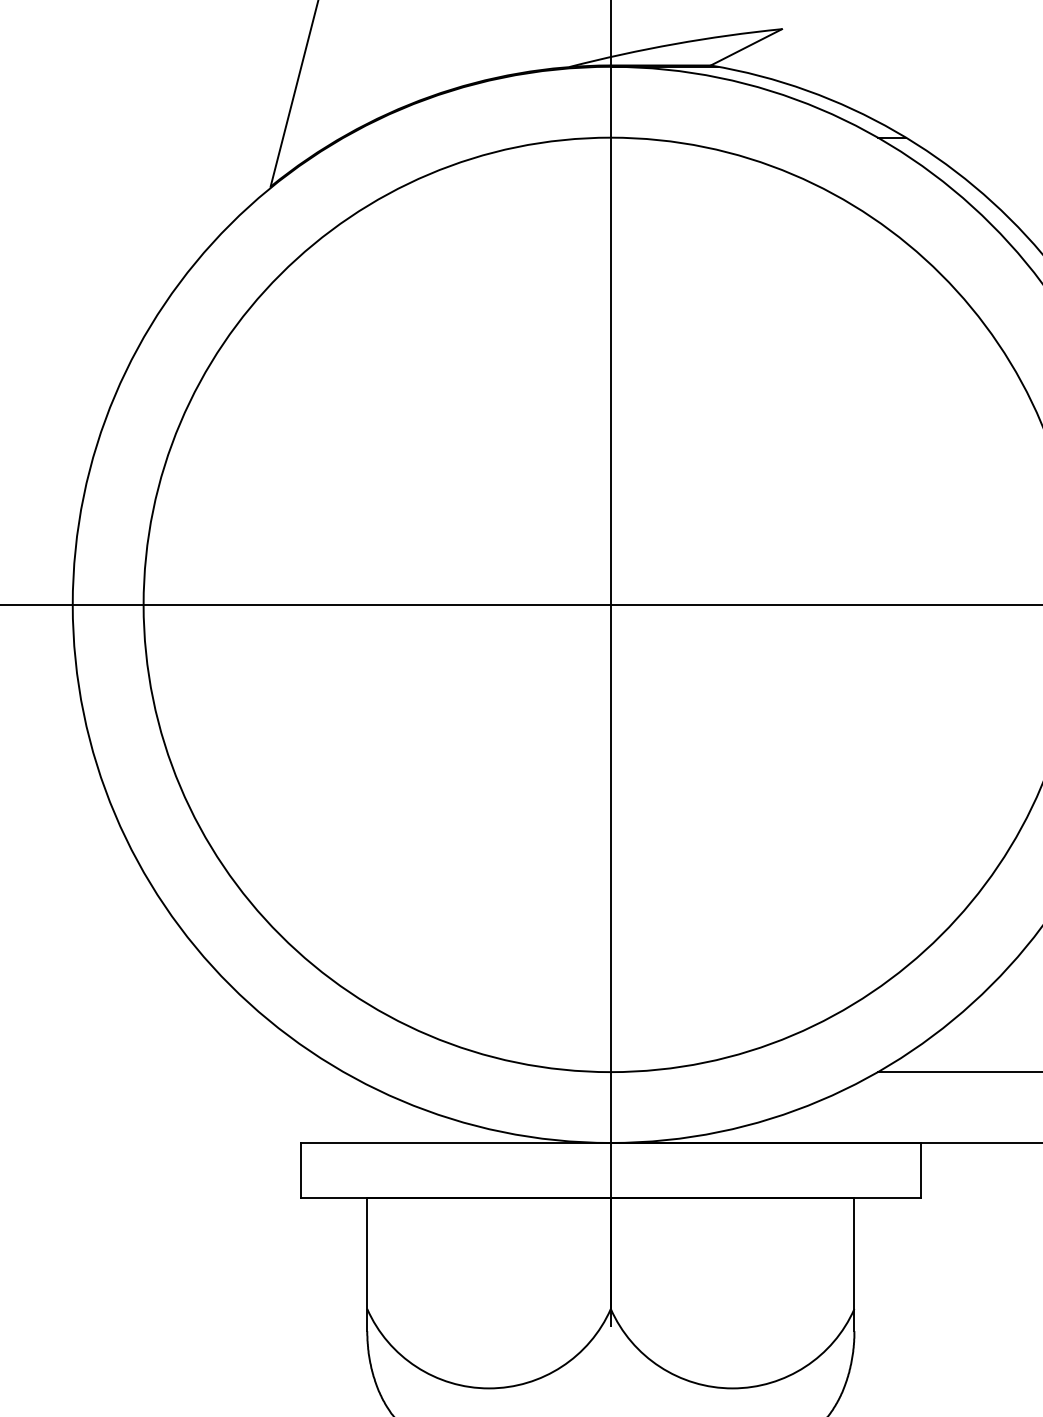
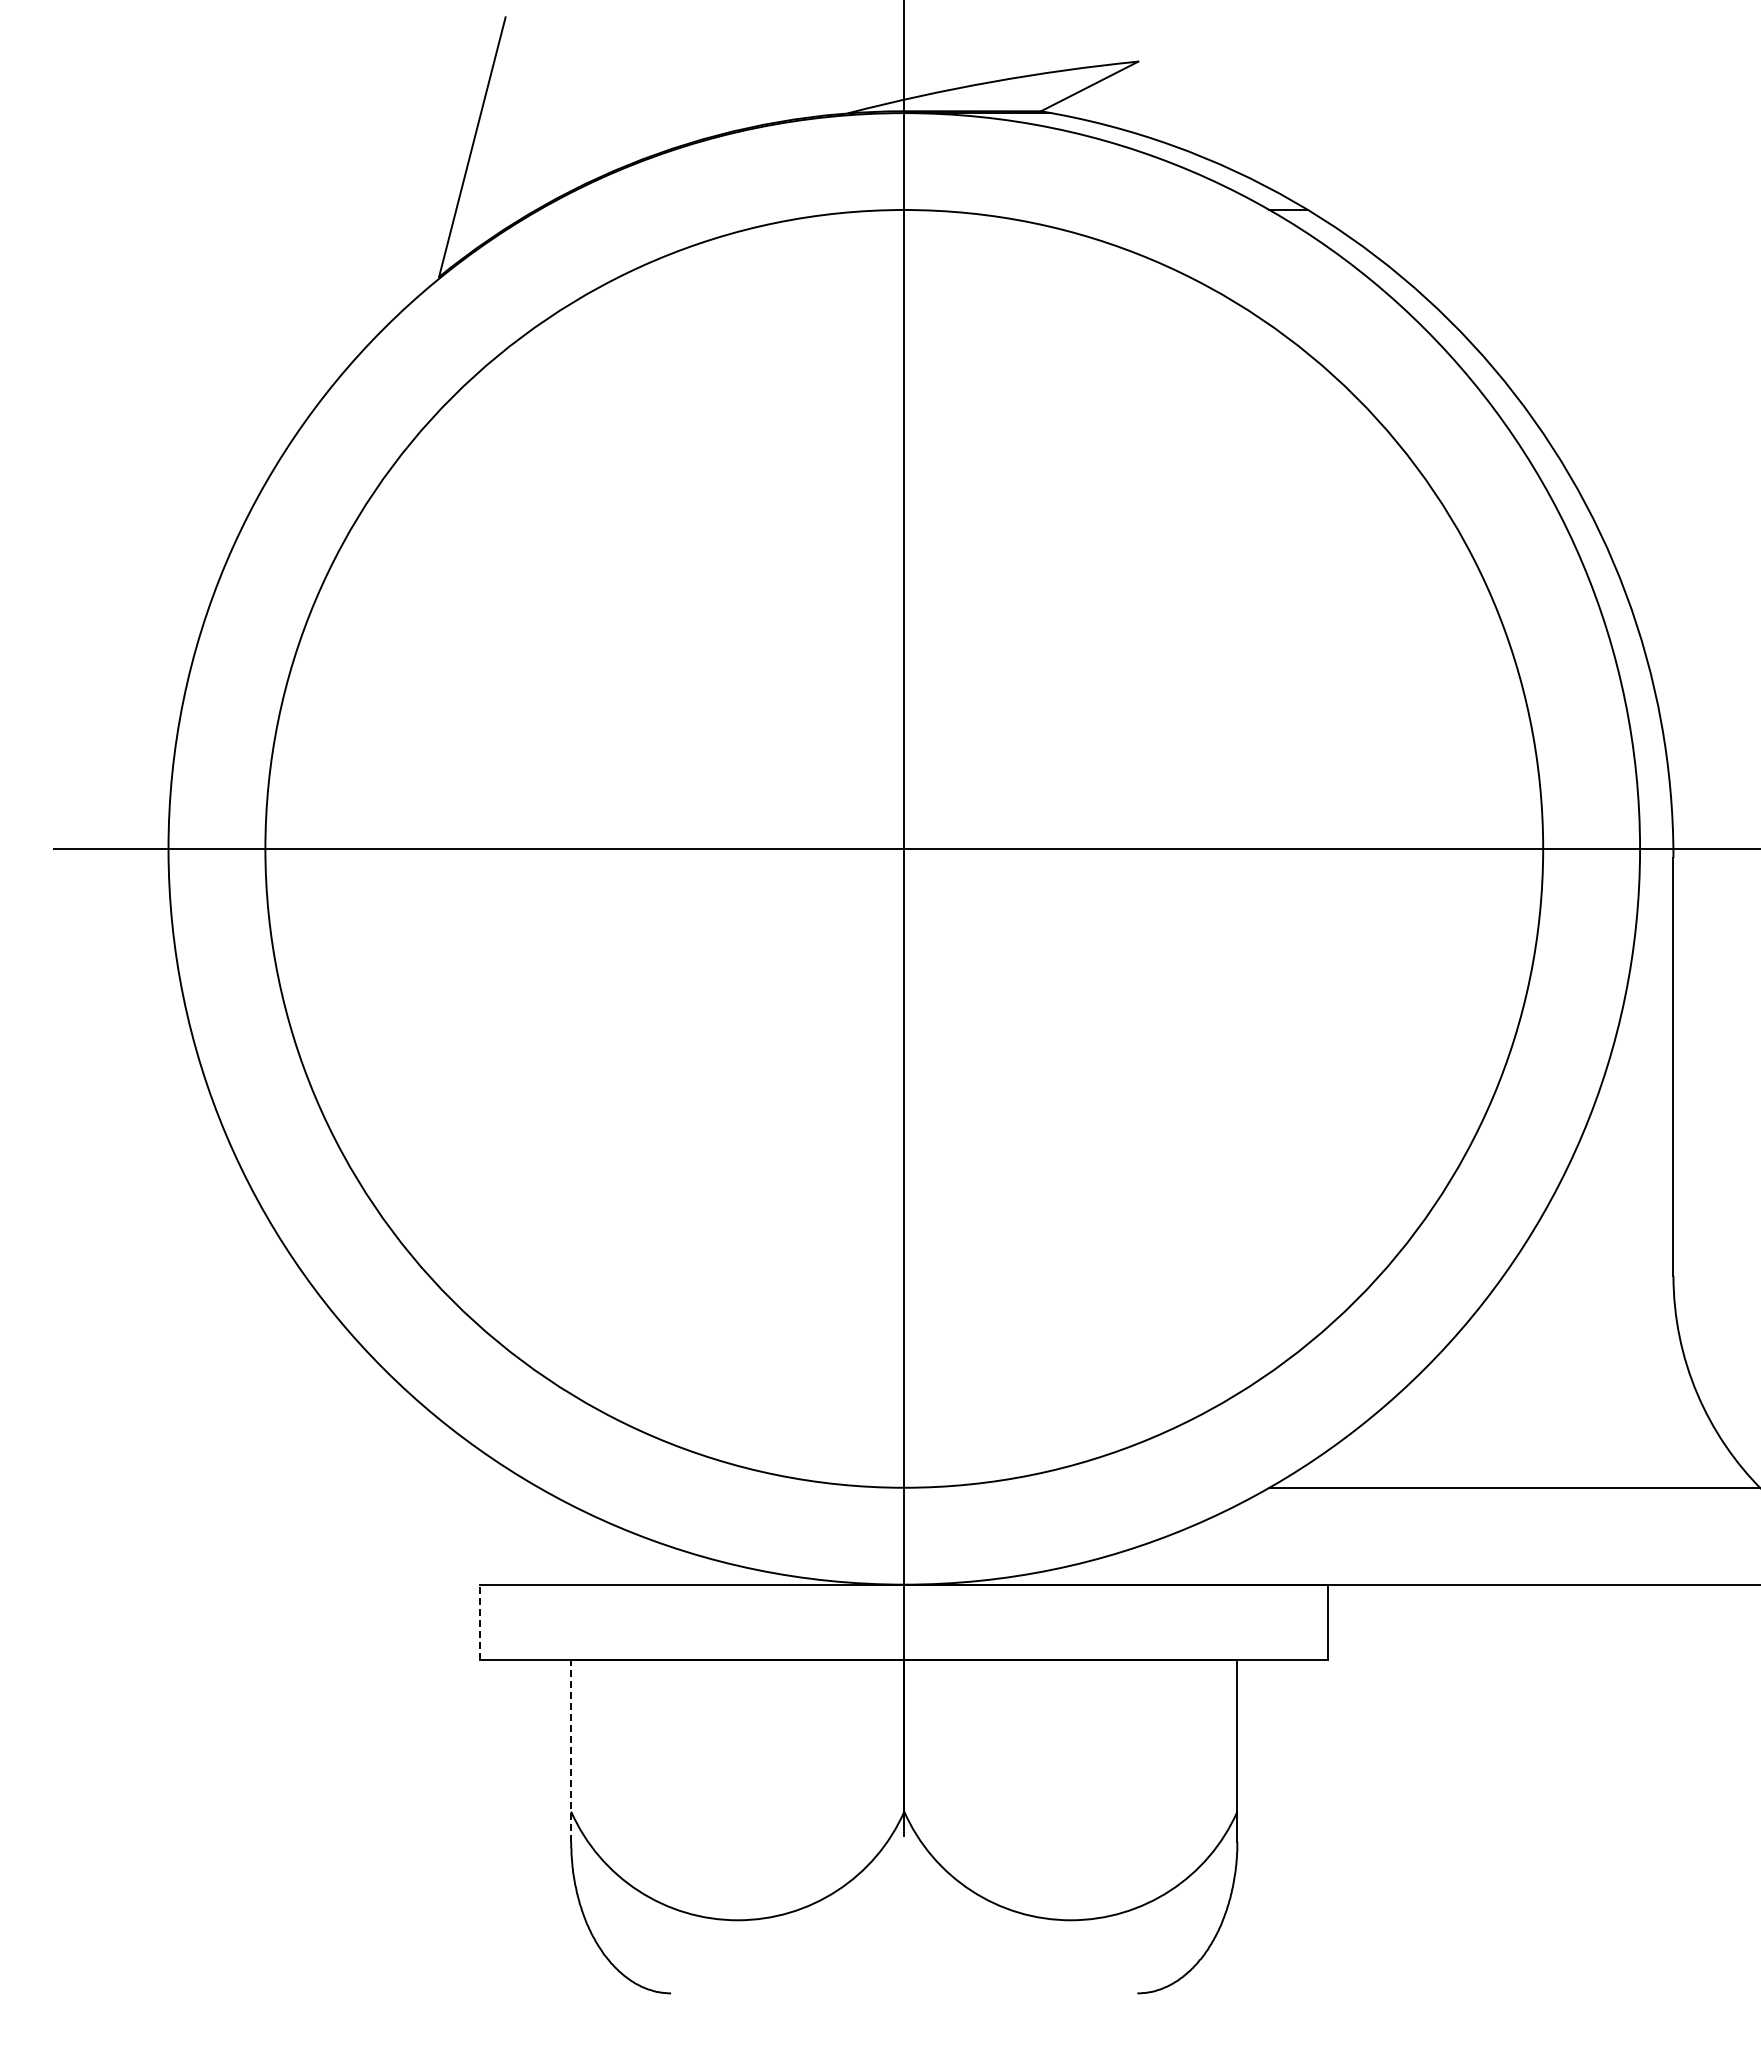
line: (300, 1170) -> (480, 1622), solid -> dashed
line: (367, 1264) -> (571, 1751), solid -> dashed

